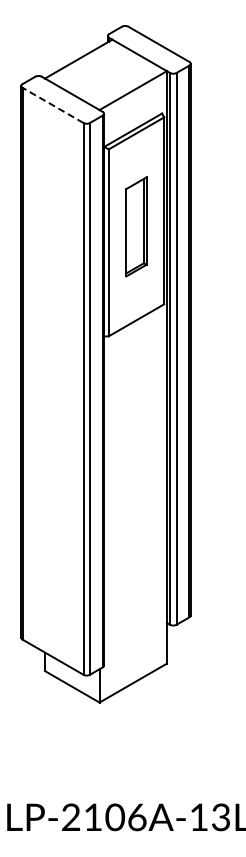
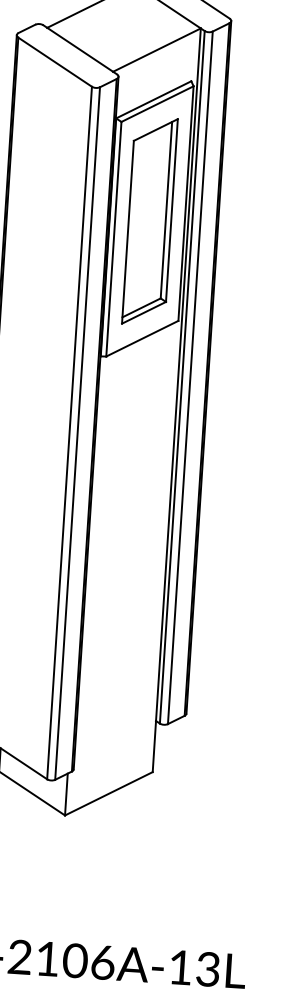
line: (52, 105) -> (54, 62), dashed -> solid
part: (136, 226) -> (150, 220), size x1.67

